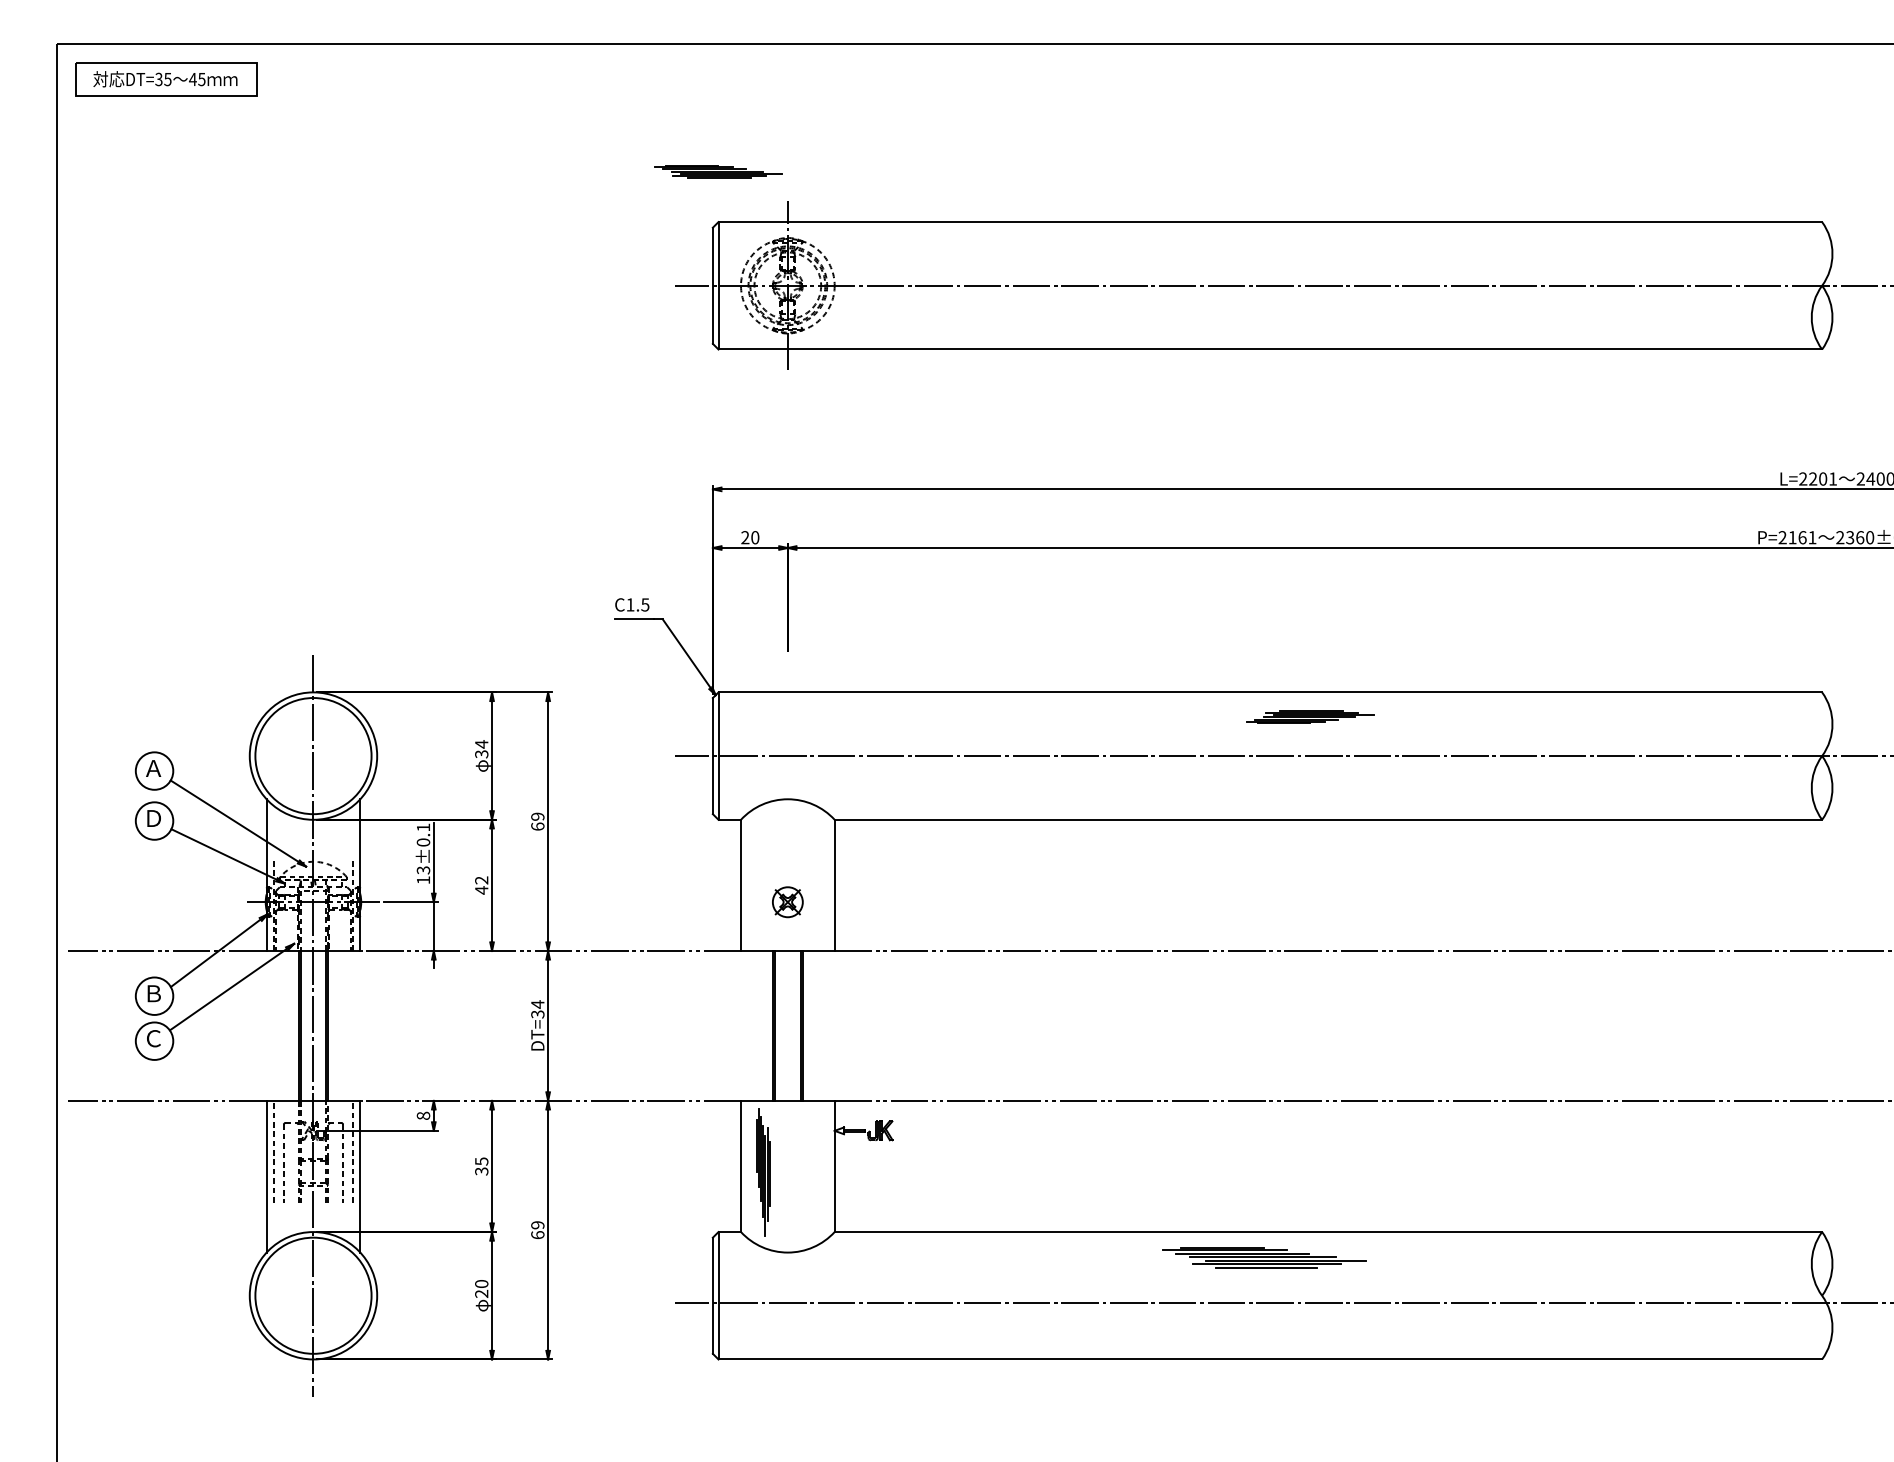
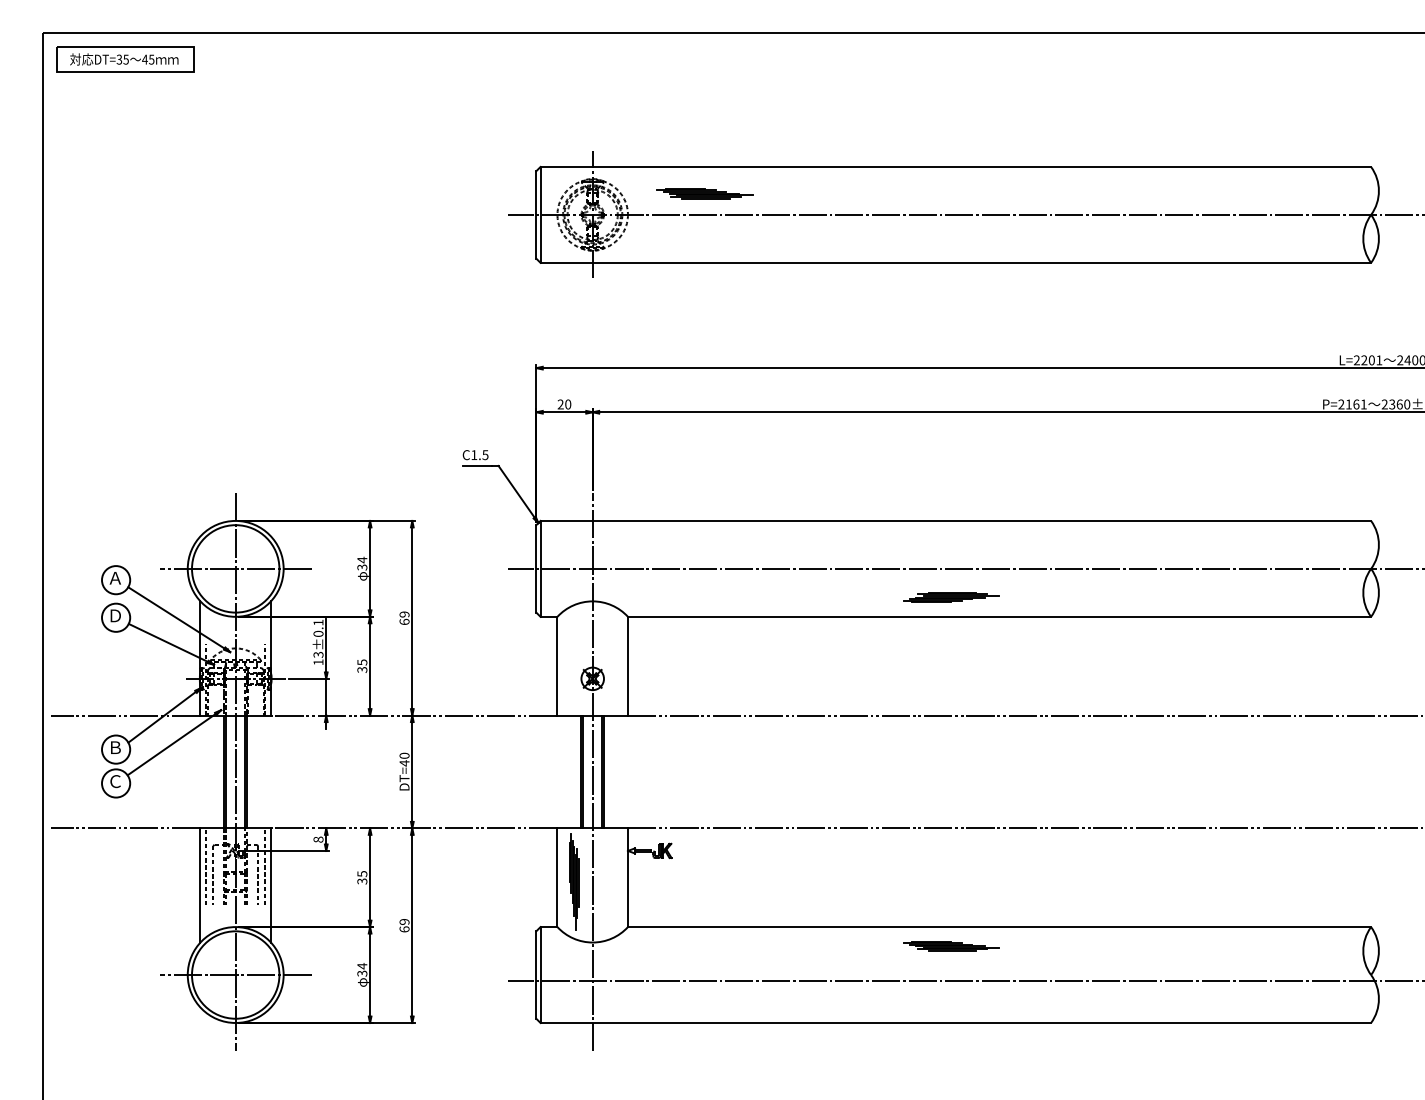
part: (718, 171) -> (705, 193), moved
part: (1310, 716) -> (951, 597), moved
line: (313, 756) -> (235, 569), added
text: (481, 885) -> (362, 666), 42 -> 35
text: (537, 1009) -> (404, 759), DT=34 -> DT=40
line: (787, 1025) -> (592, 771), added
part: (1264, 1257) -> (951, 946), size x0.62
text: (481, 1288) -> (362, 969), 20 -> 34
line: (313, 1295) -> (235, 974), added

